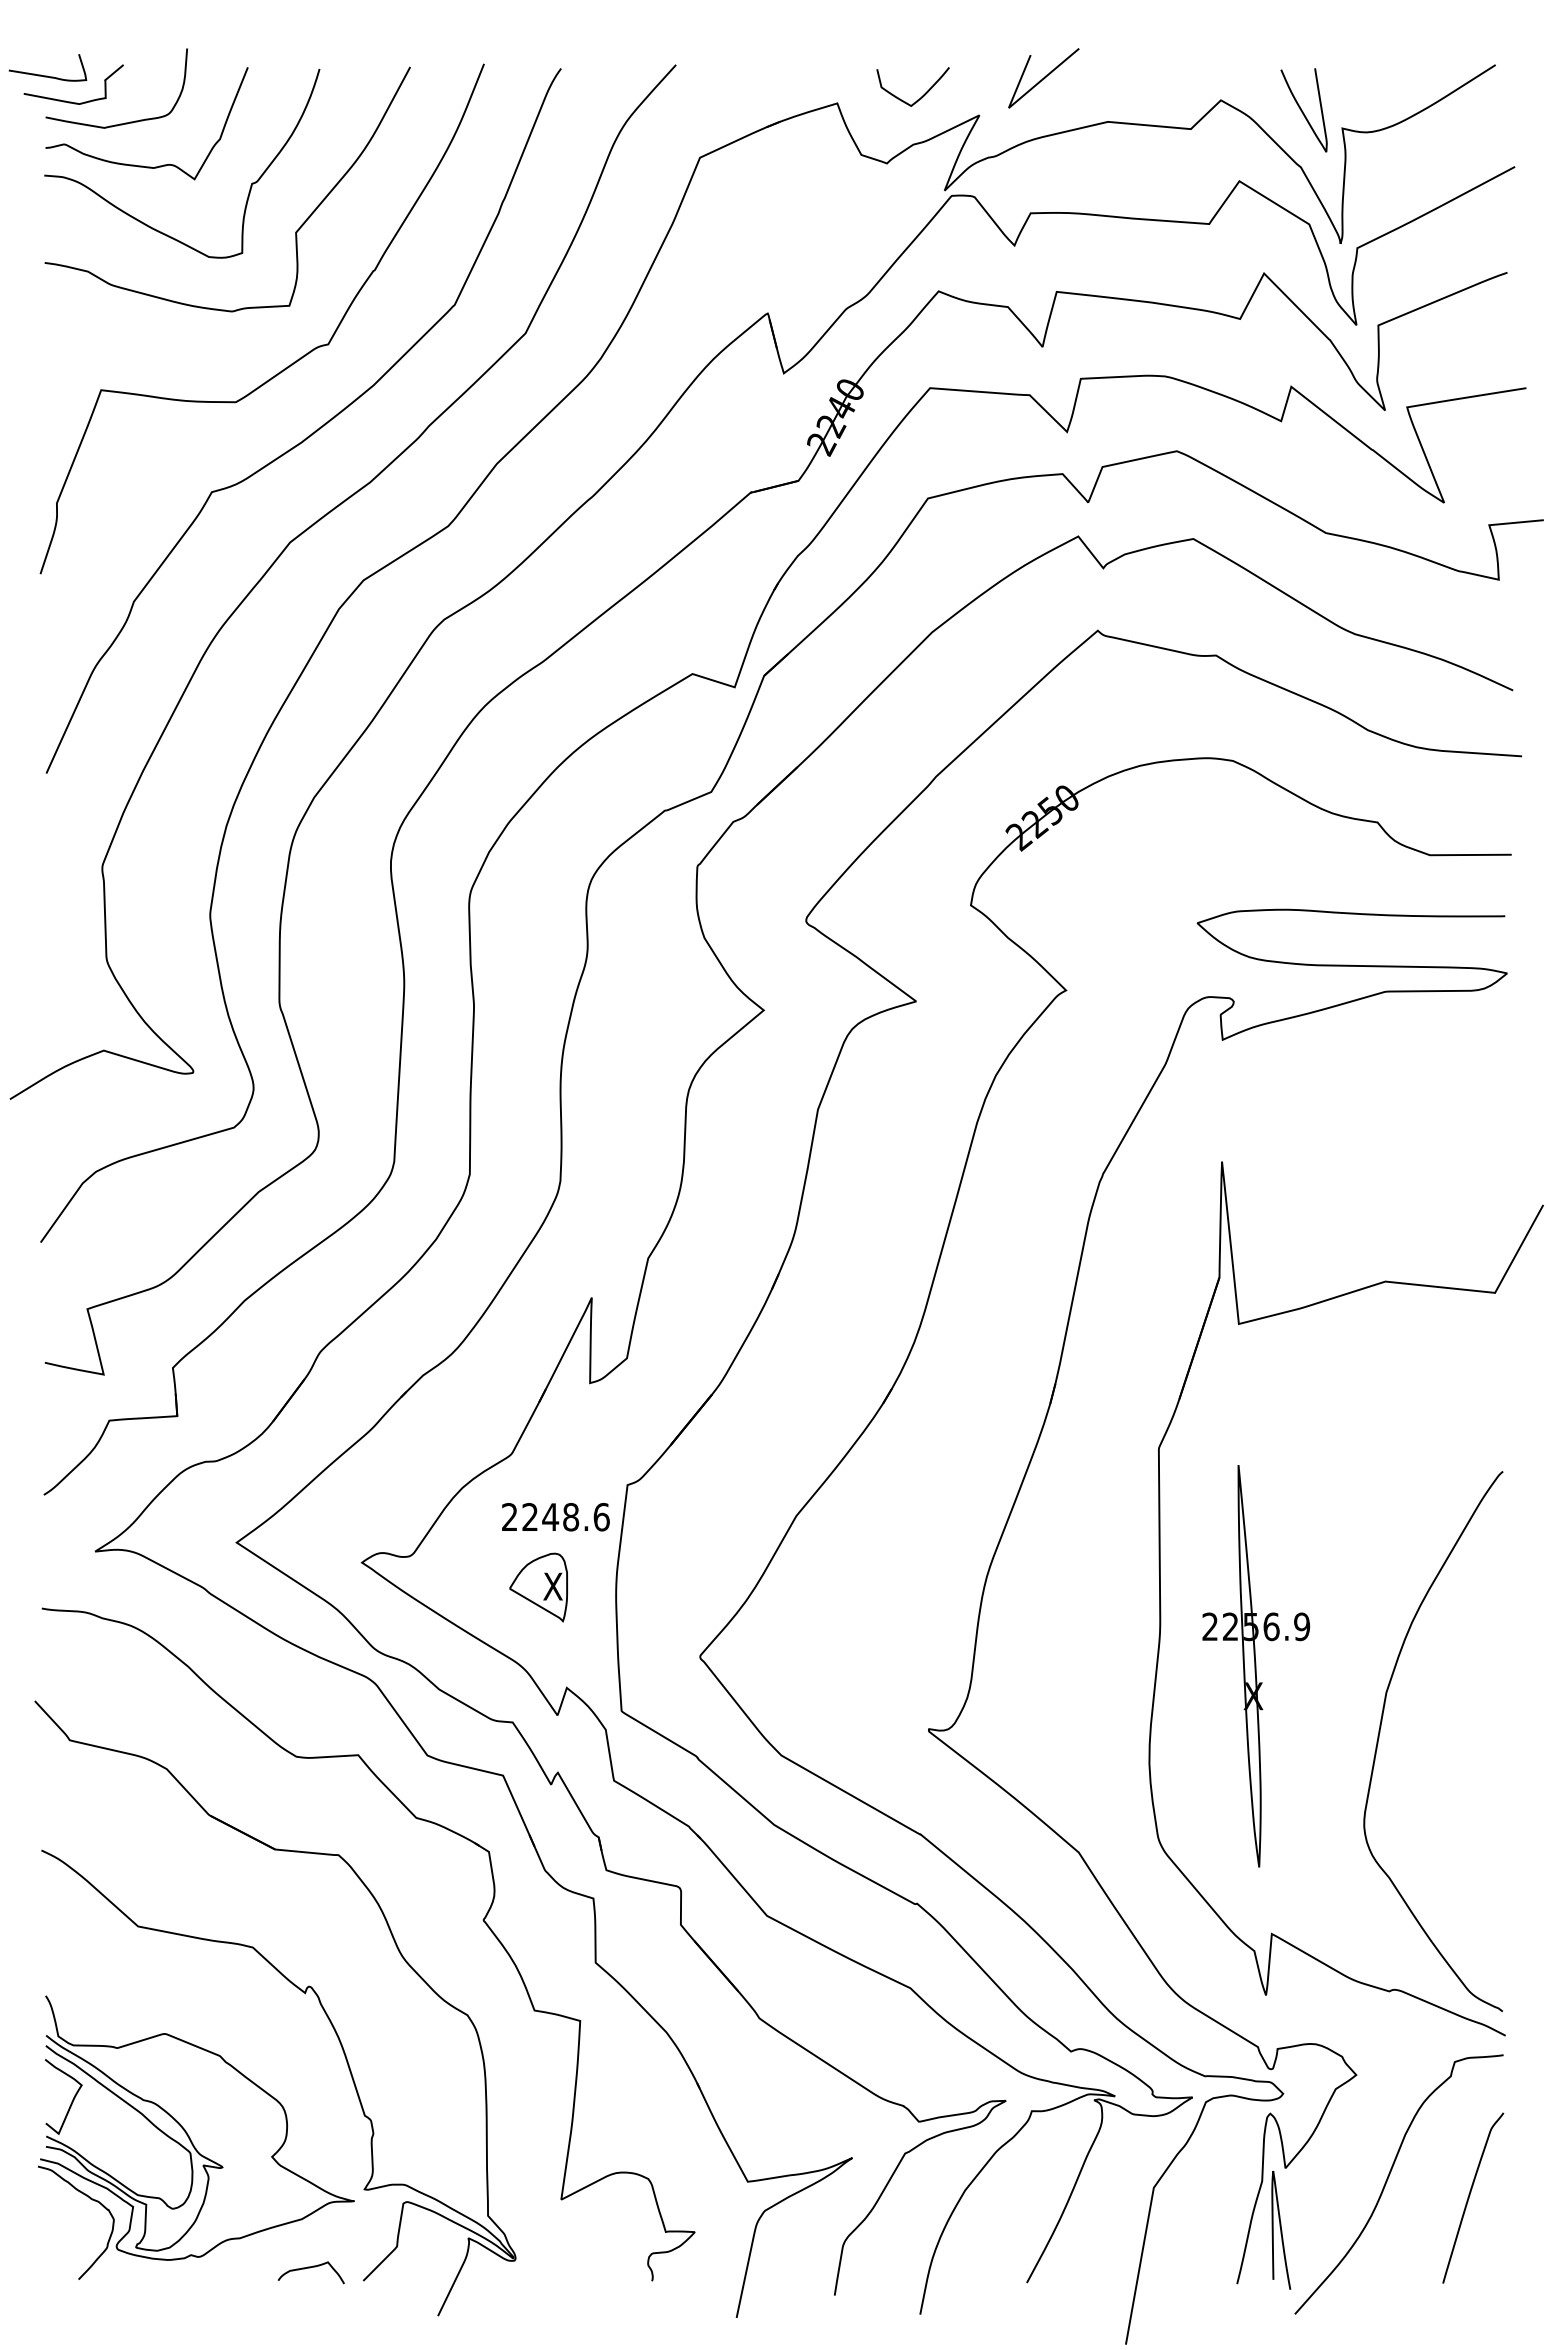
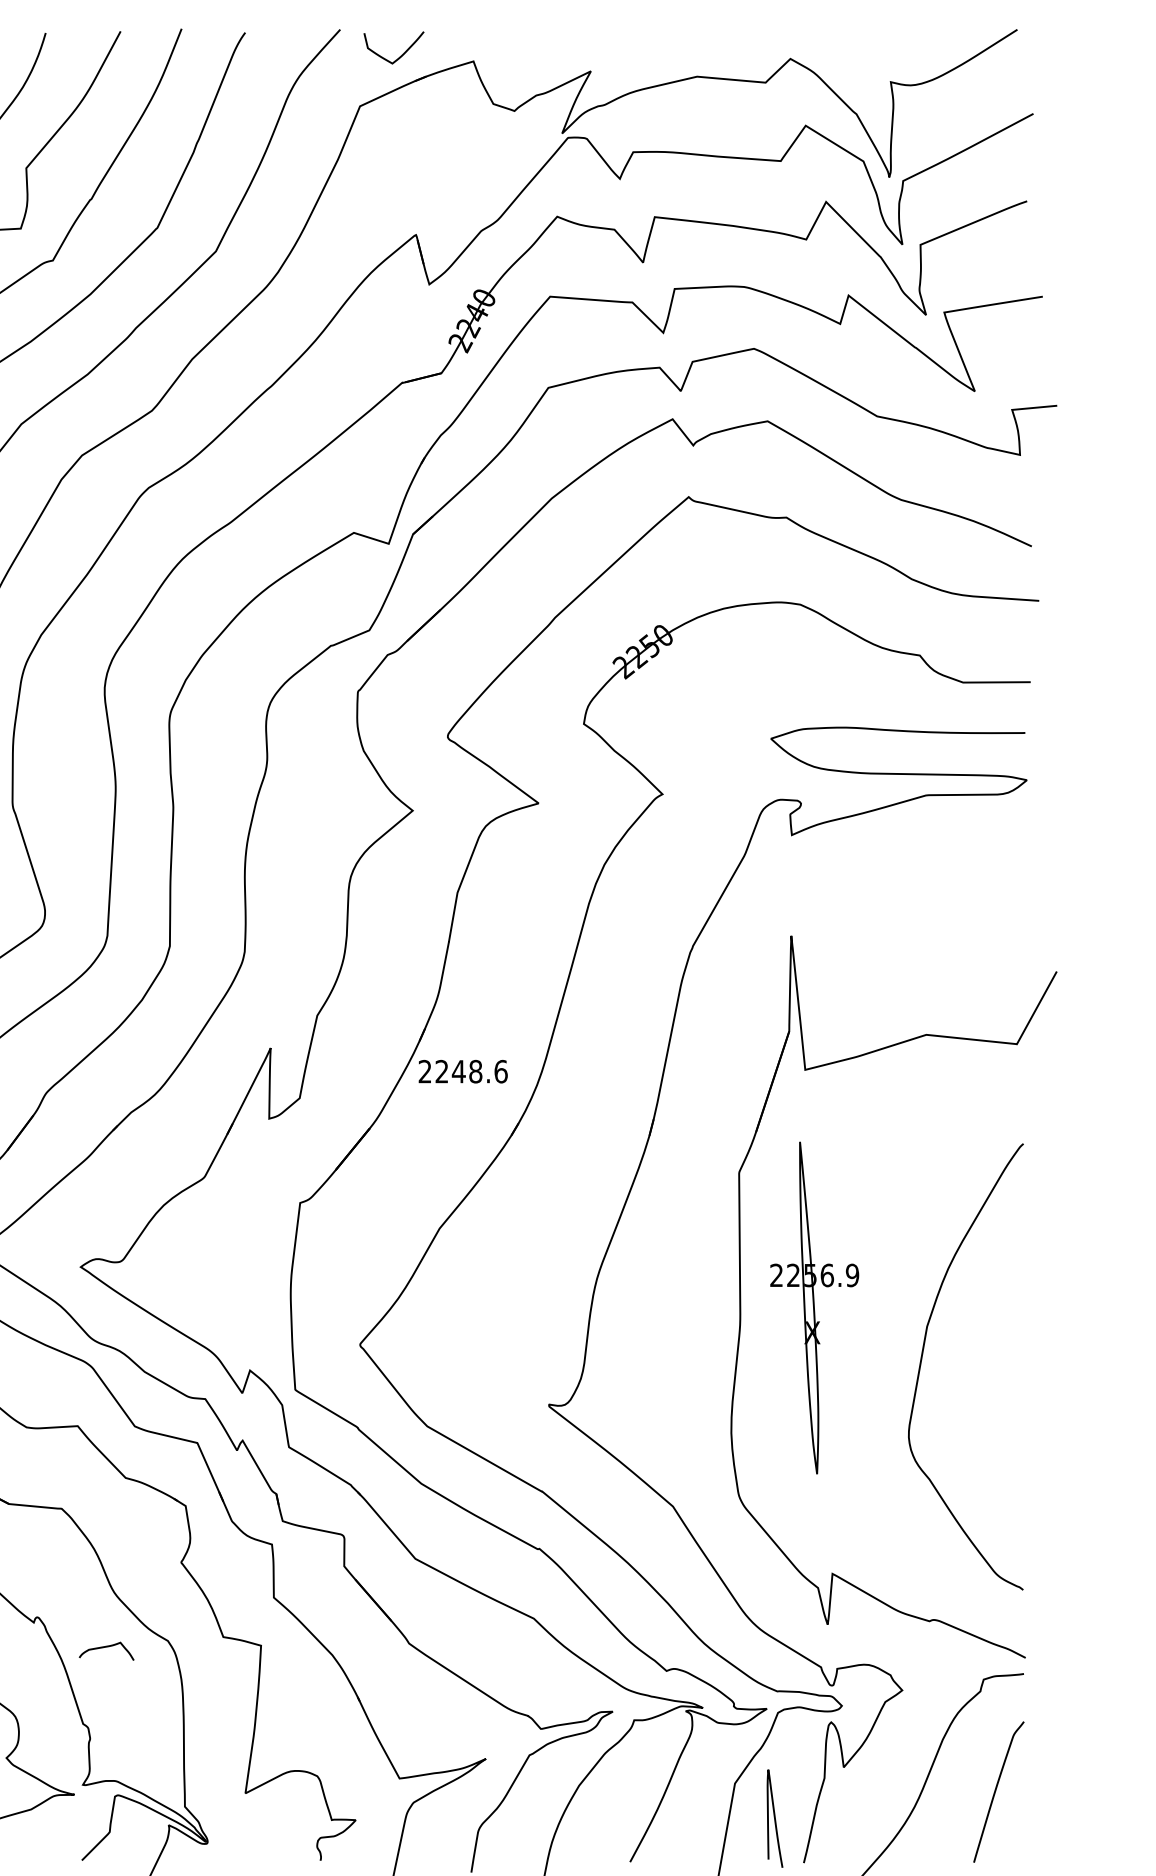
curve: (1043, 78) -> (643, 40), removed
curve: (922, 95) -> (401, 54), moved
curve: (1302, 110) -> (857, 67), removed
text: (555, 1517) -> (462, 1071), moved
part: (538, 1587) -> (226, 1287), removed
part: (1256, 1666) -> (814, 1308), moved
curve: (1380, 1732) -> (922, 1359), moved
curve: (1281, 2230) -> (775, 1818), moved
curve: (310, 2268) -> (106, 1647), moved

